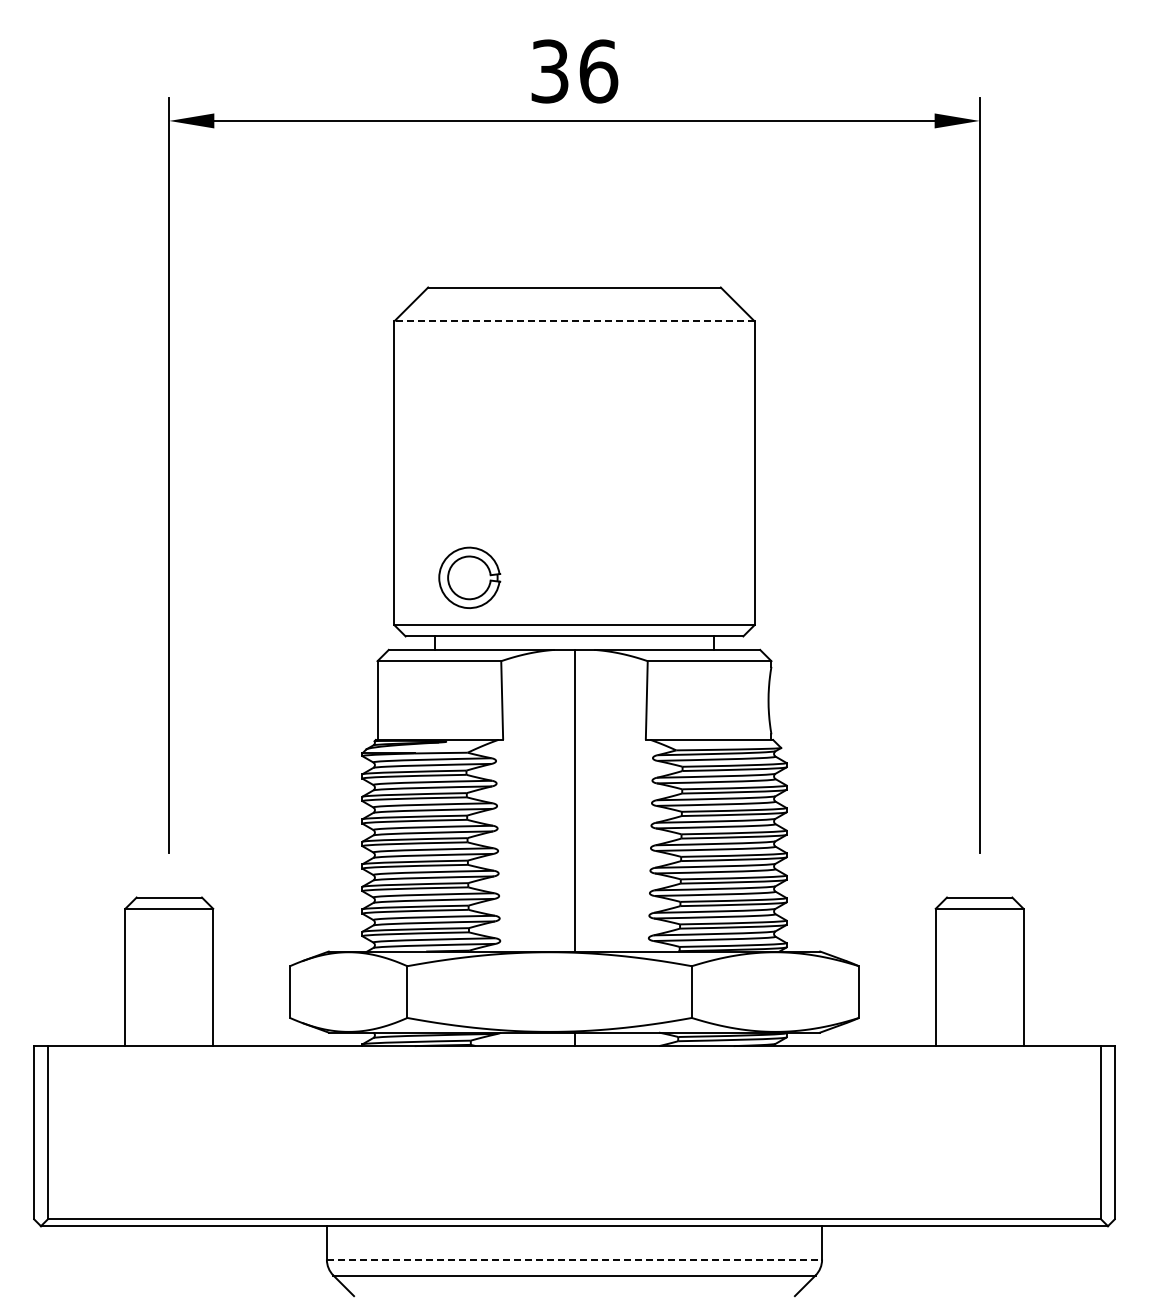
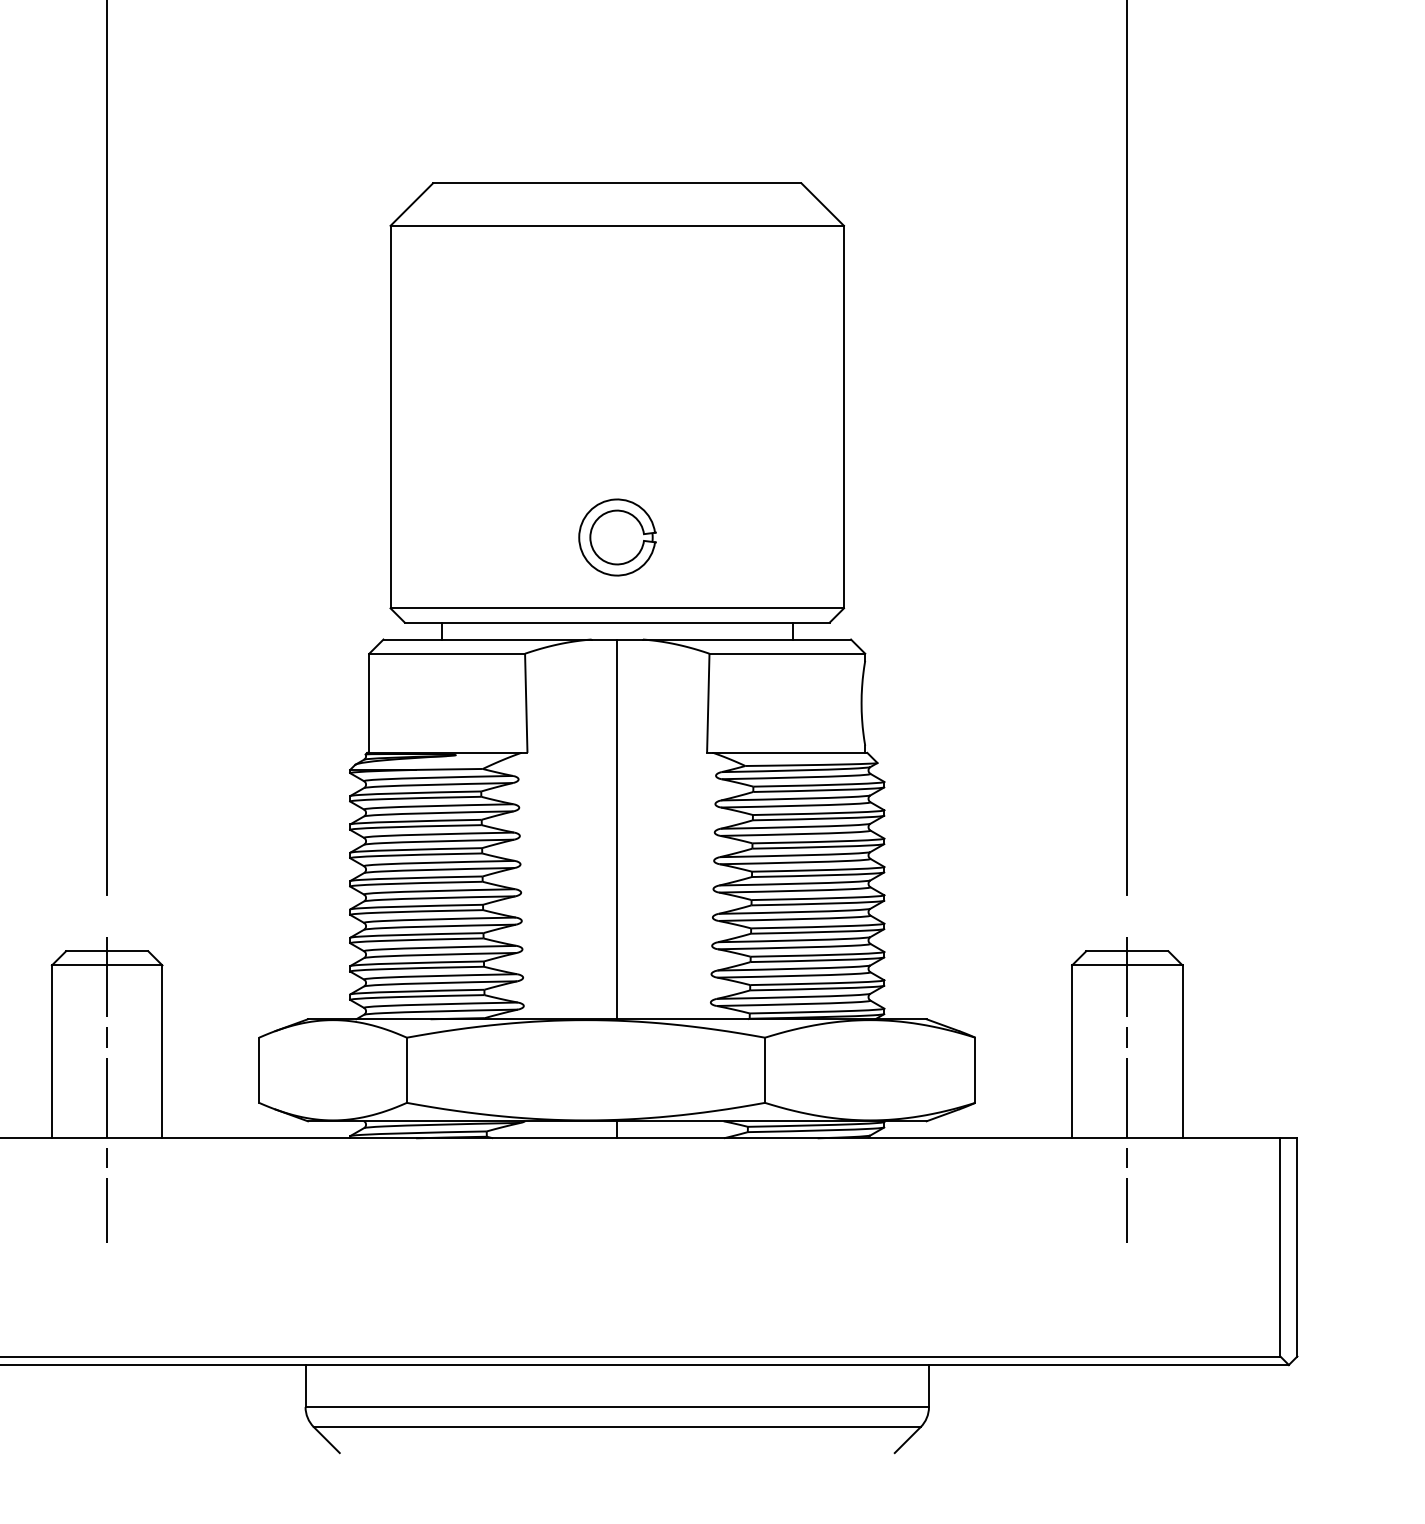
line: (573, 321) -> (616, 226), dashed -> solid
part: (469, 577) -> (617, 537), moved
line: (169, 1007) -> (107, 1089), added
line: (979, 1007) -> (1127, 1089), added
line: (574, 1259) -> (617, 1406), dashed -> solid

